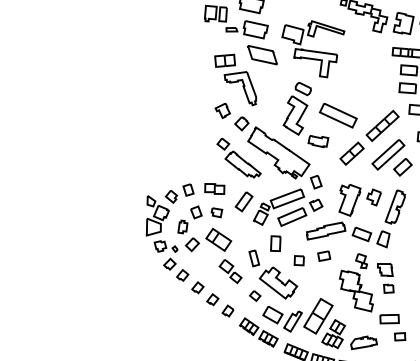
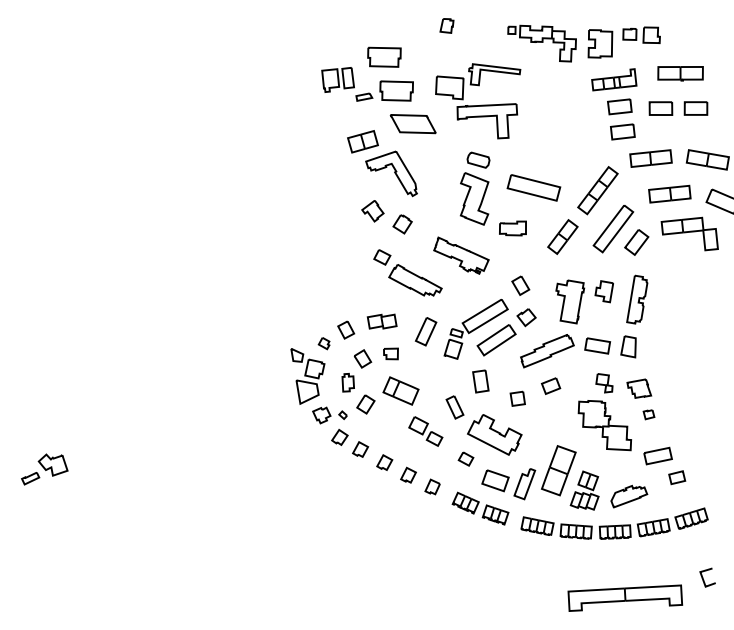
part: (278, 153) -> (461, 255), size x0.6
part: (170, 196) -> (323, 343), size x0.7
part: (388, 288) -> (648, 414), size x0.7

